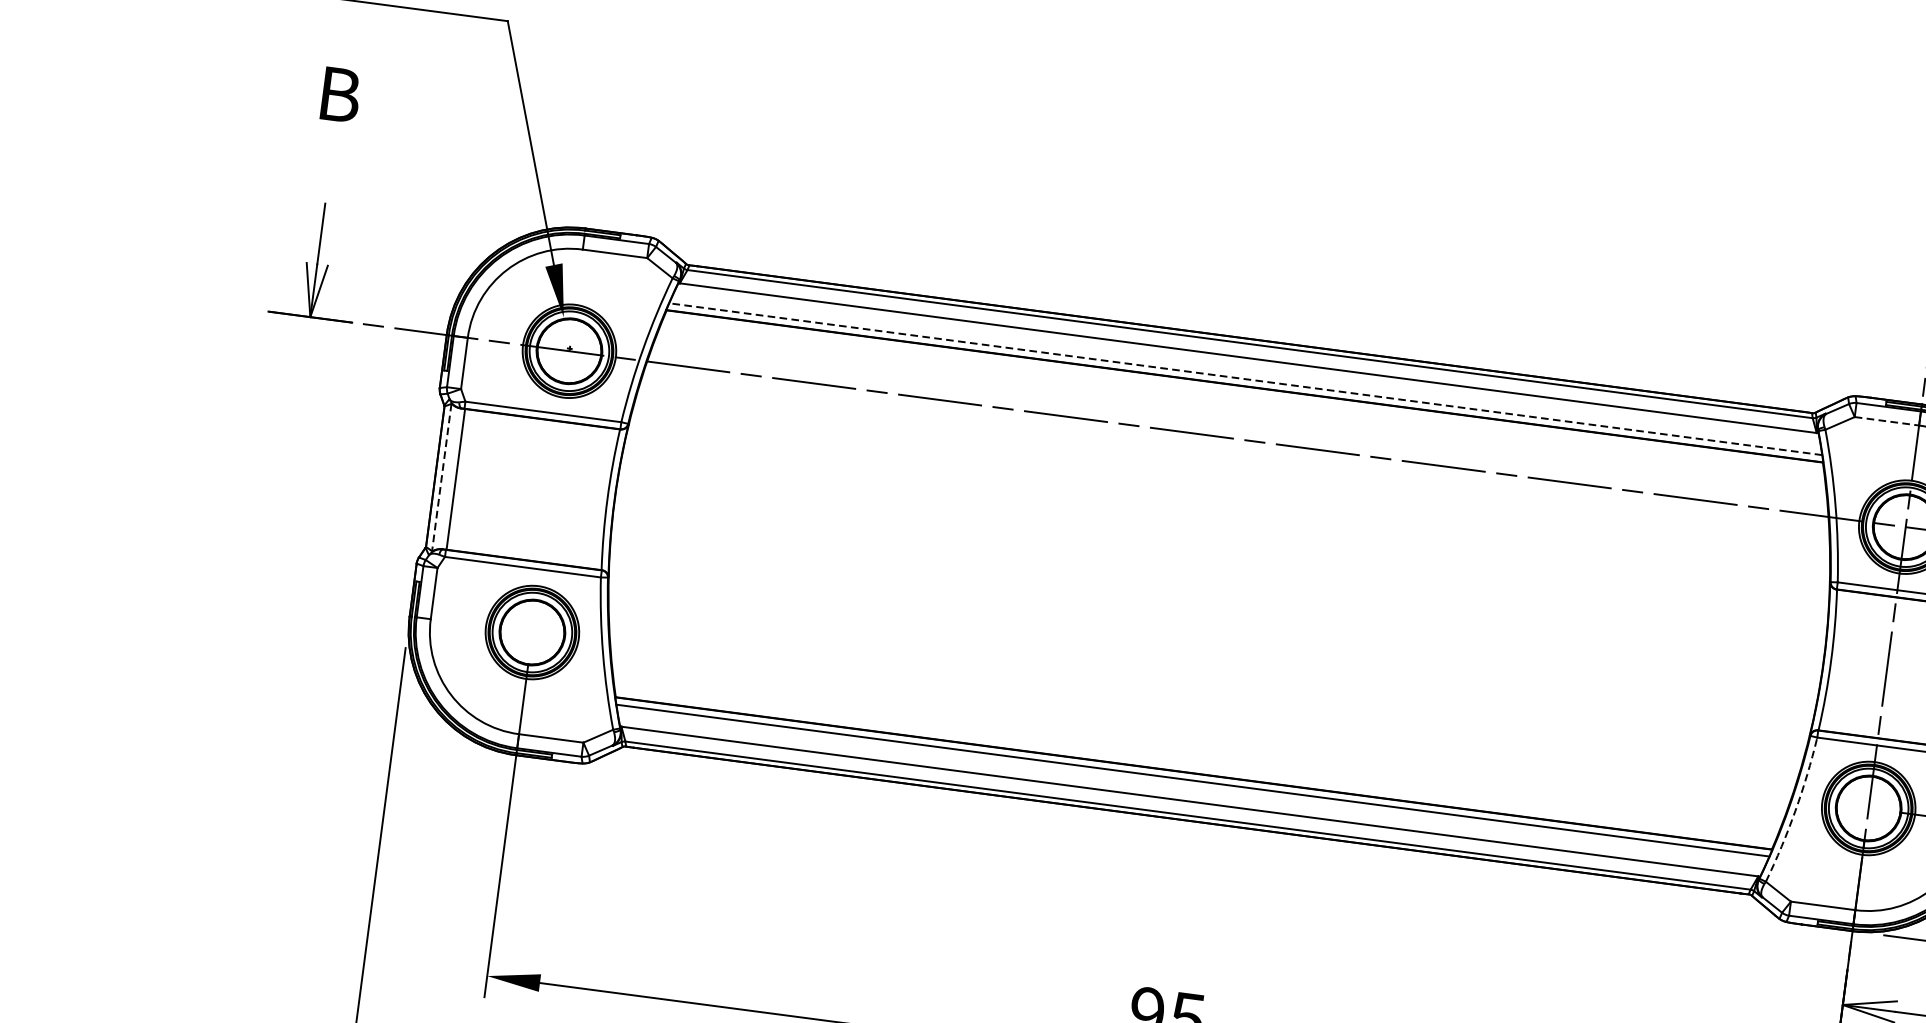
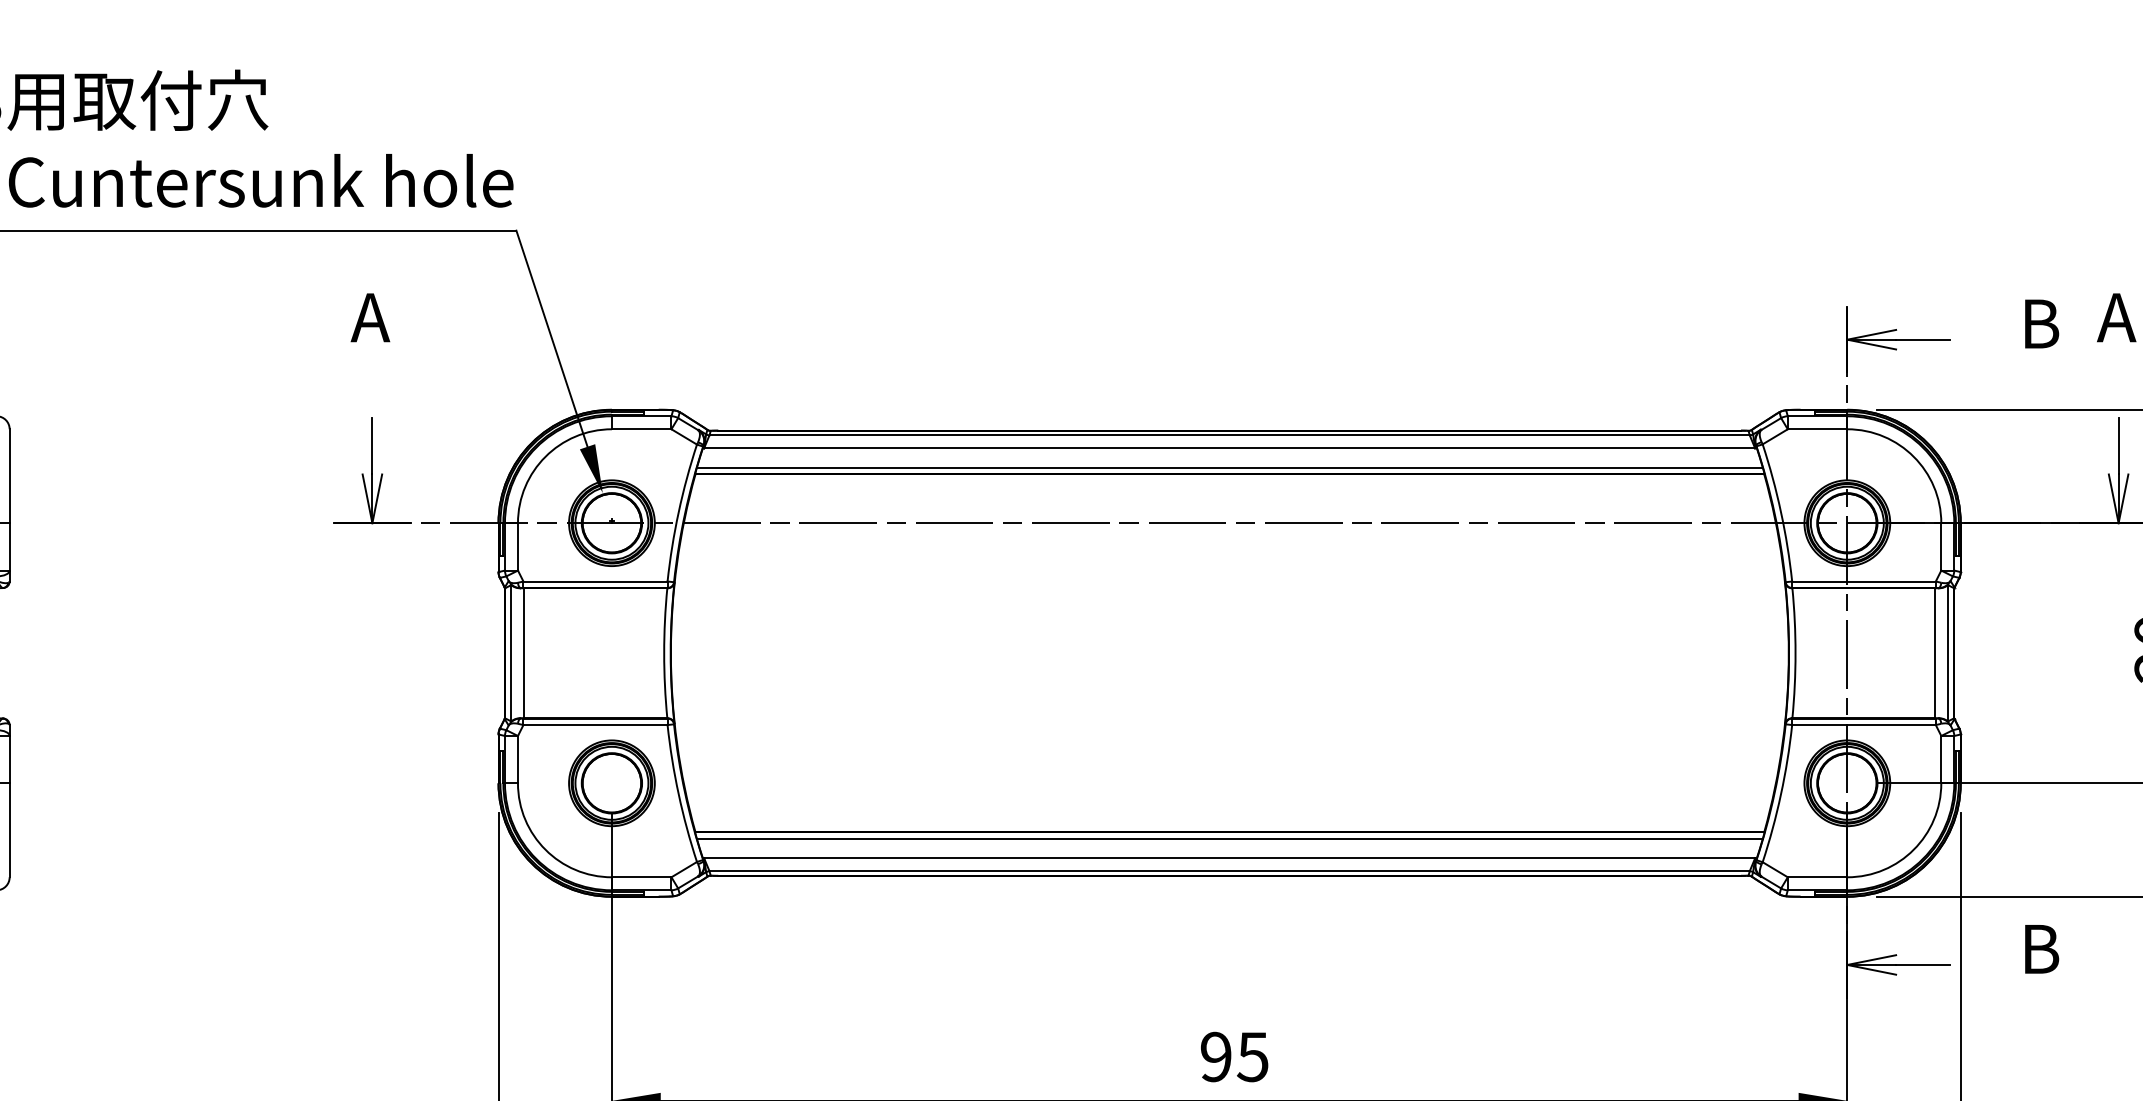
text: (337, 94) -> (370, 317), B -> A
line: (1245, 378) -> (1229, 467), dashed -> solid
line: (1886, 421) -> (1817, 429), dashed -> solid
line: (442, 477) -> (511, 653), dashed -> solid
arc: (1795, 811) -> (1781, 794), dashed -> solid

